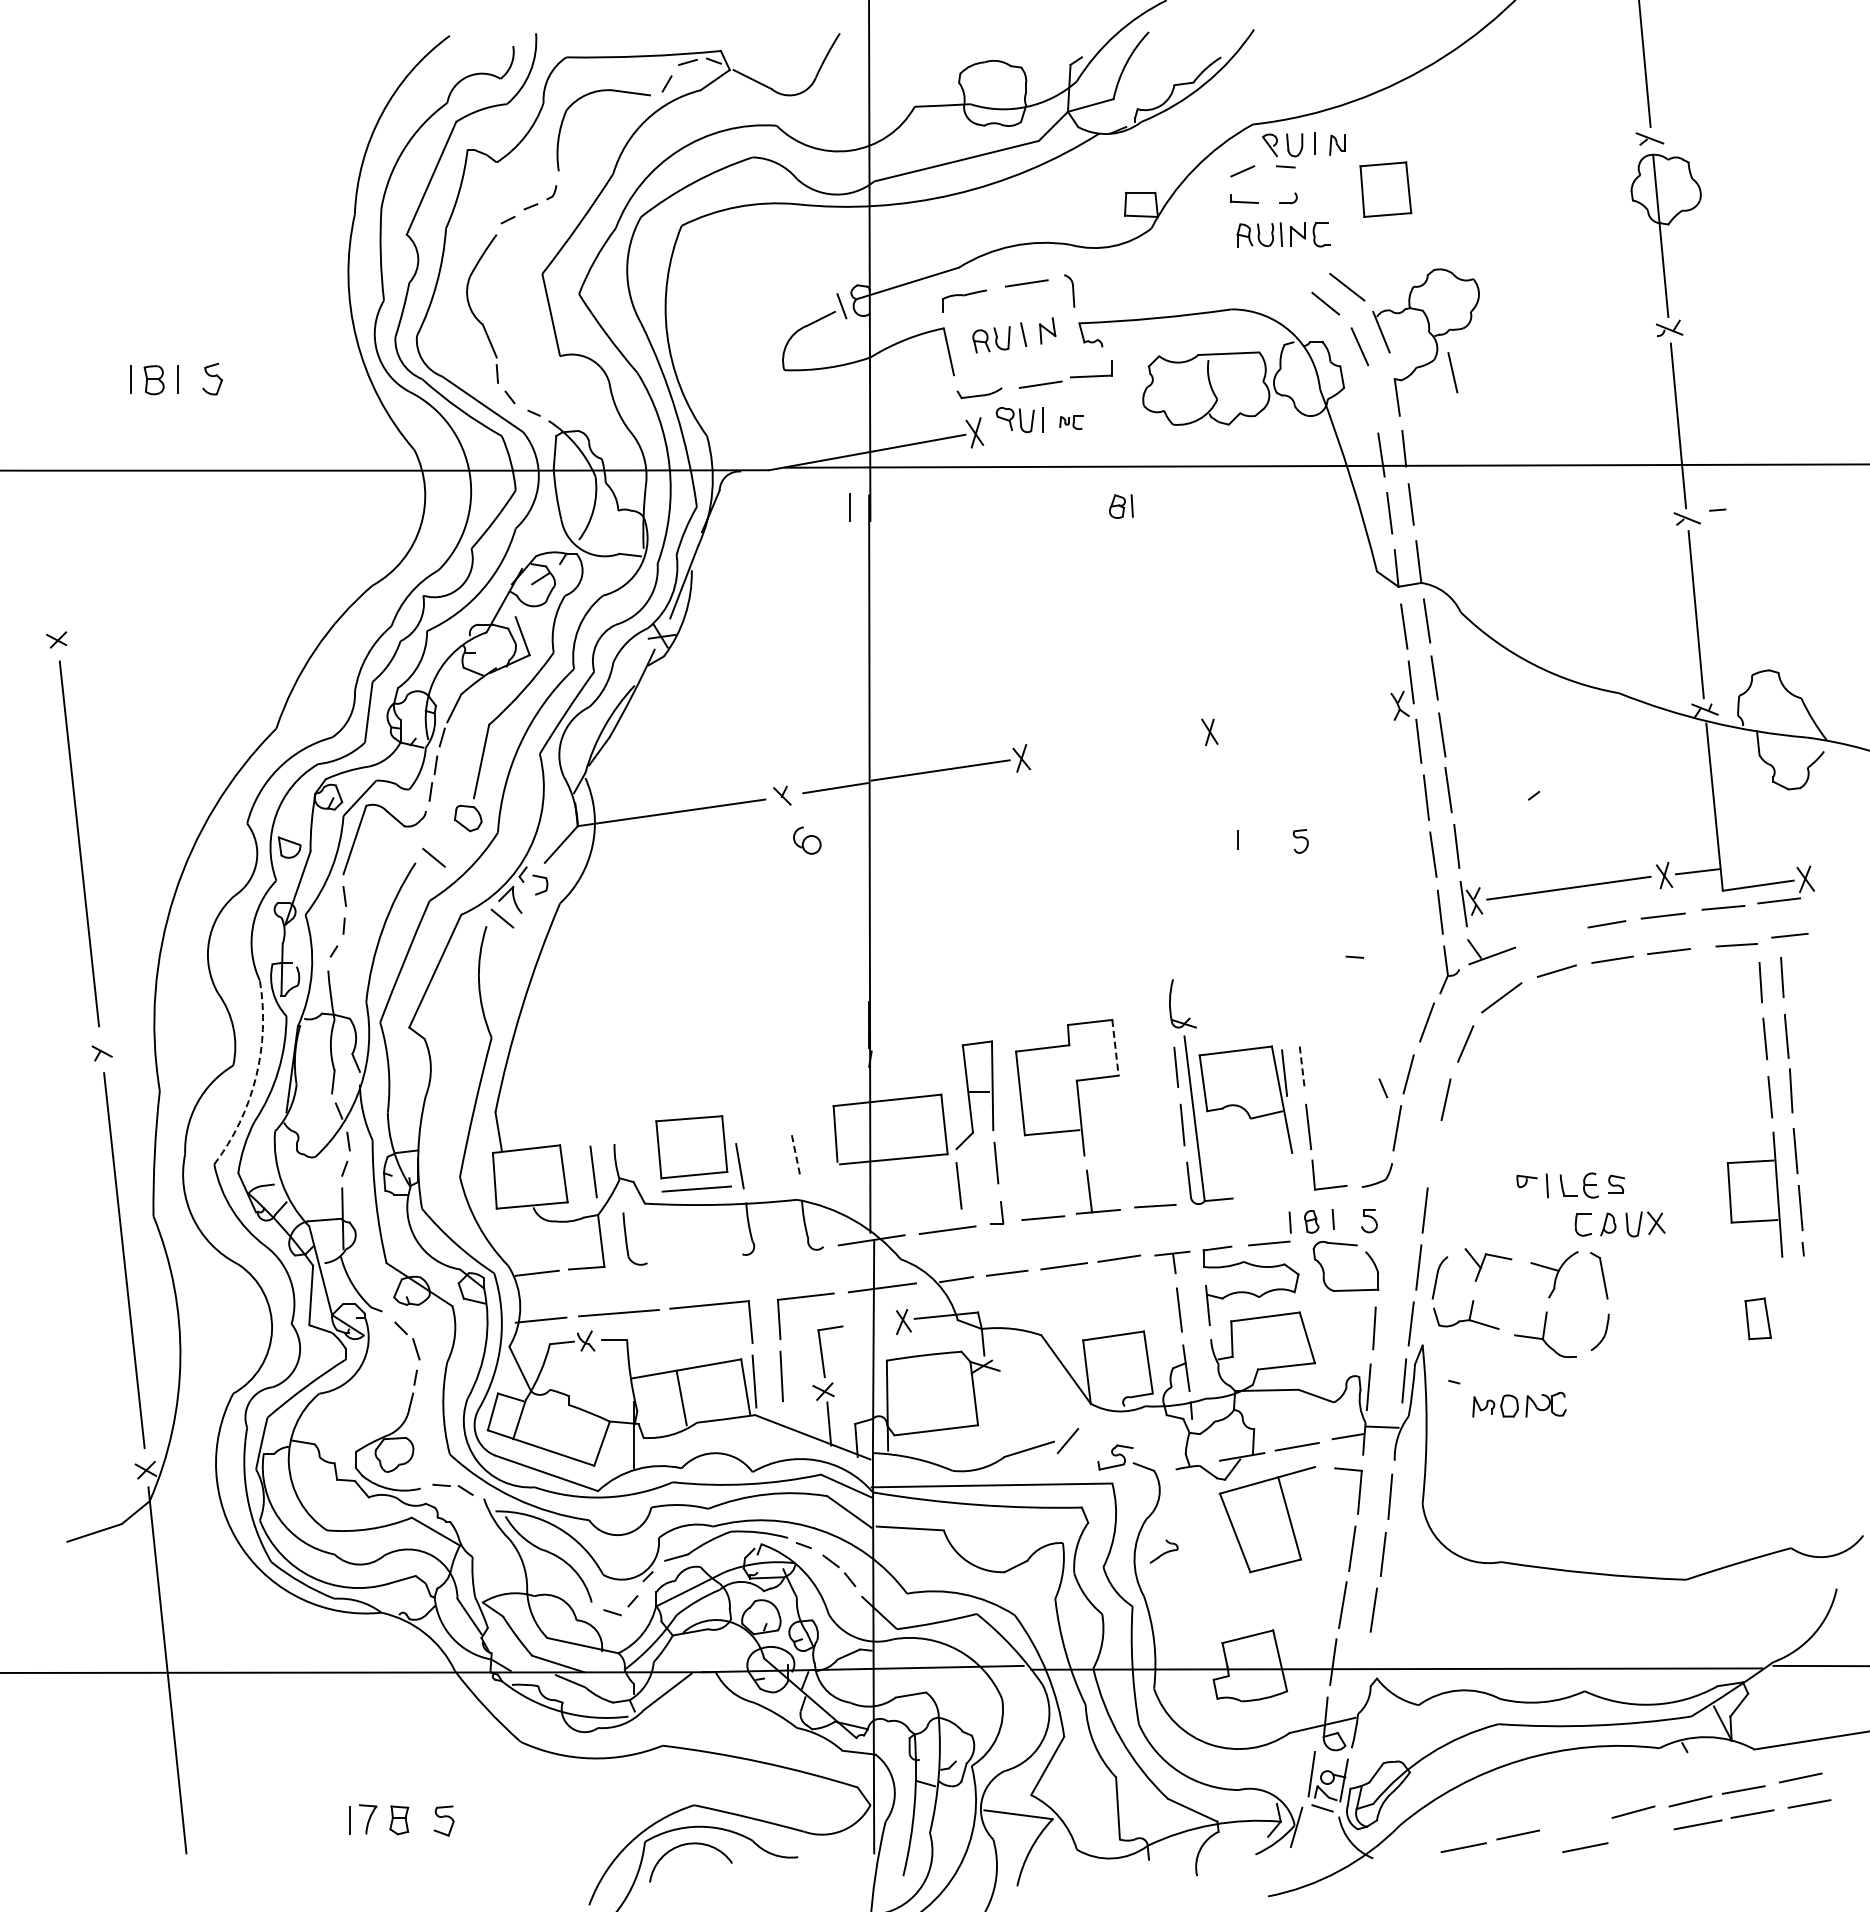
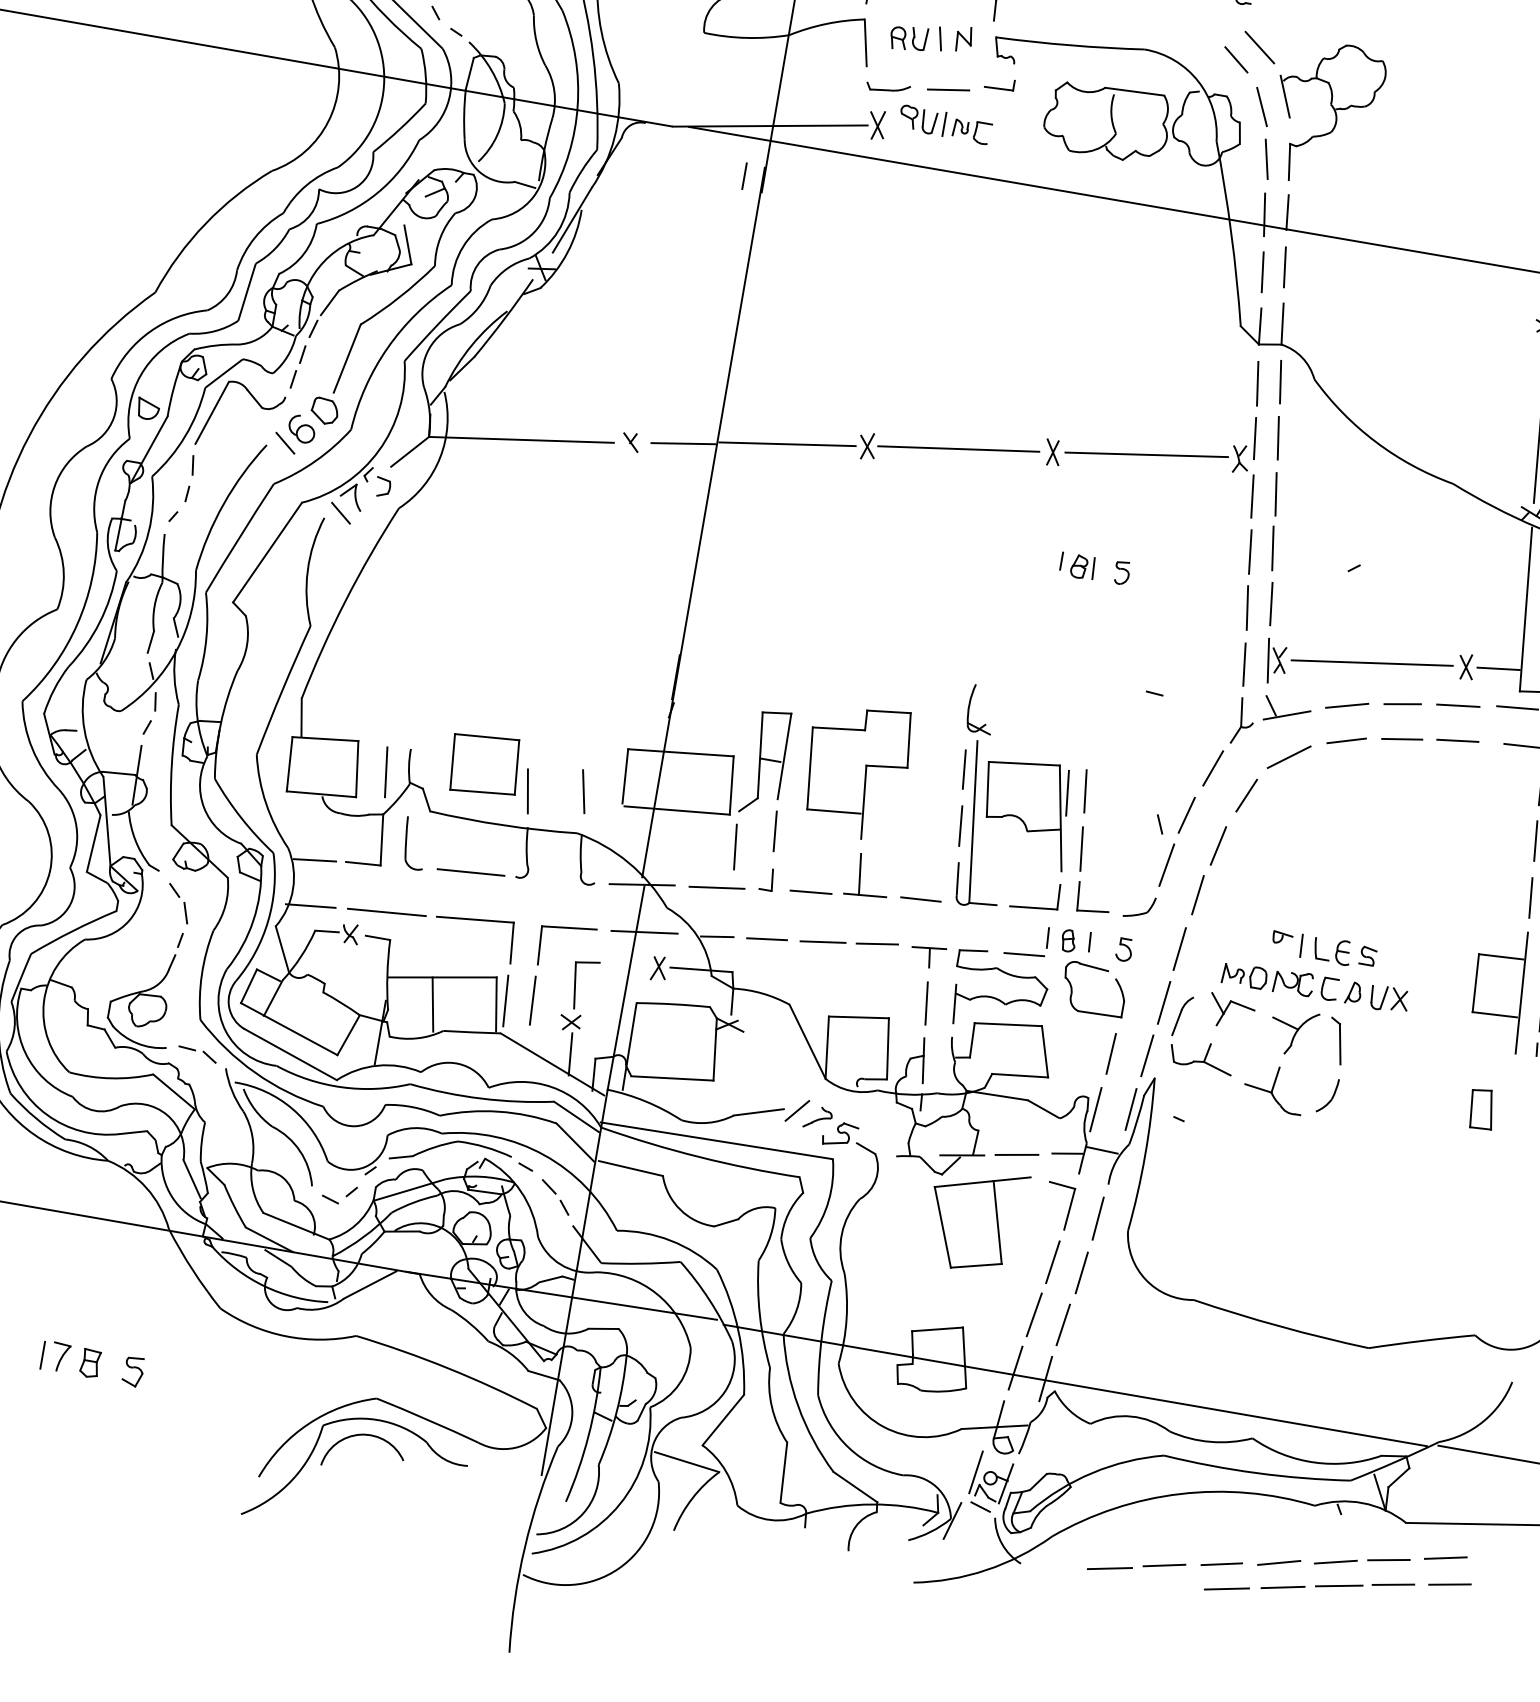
part: (1091, 369) -> (999, 83), size x0.71
line: (1452, 372) -> (1266, 159), moved
part: (1071, 422) -> (971, 131), size x1.67
part: (1121, 506) -> (1083, 567), moved
line: (1304, 717) -> (1146, 454), added
line: (1113, 744) -> (958, 448), added
part: (807, 840) -> (302, 429), moved
line: (1551, 935) -> (1347, 705), added
line: (1115, 1048) -> (909, 741), dashed -> solid
line: (1302, 1068) -> (1085, 791), dashed -> solid
arc: (256, 1077) -> (77, 624), dashed -> solid
line: (1433, 1152) -> (1197, 894), added
line: (796, 1156) -> (583, 791), dashed -> solid
line: (696, 1188) -> (470, 871), moved
part: (1270, 1193) -> (1033, 906), added
part: (1519, 1404) -> (1268, 978), moved
part: (1163, 1551) -> (817, 1117), moved
line: (1365, 1667) -> (1045, 1378), added
line: (1575, 1823) -> (1221, 1564), added
line: (1641, 1835) -> (1282, 1586), added

